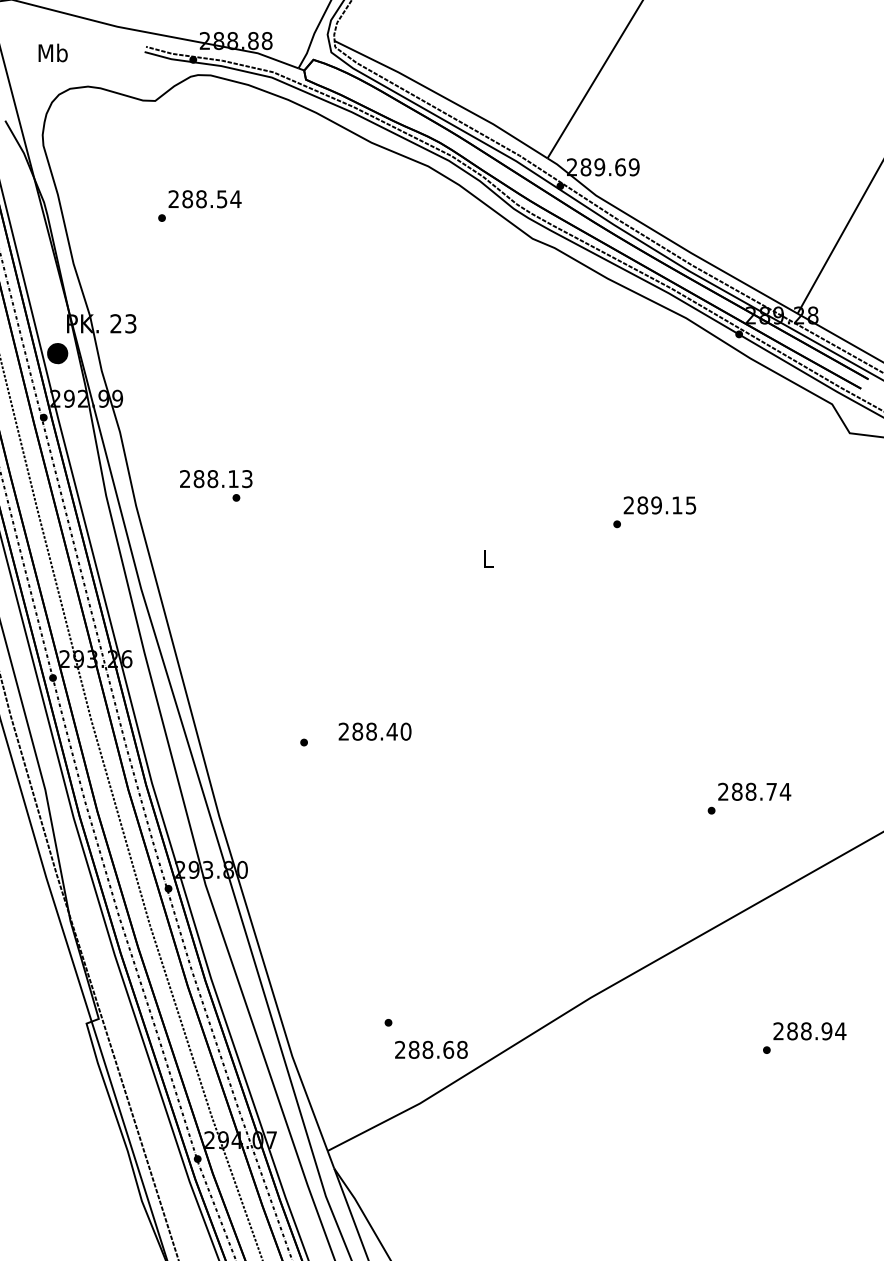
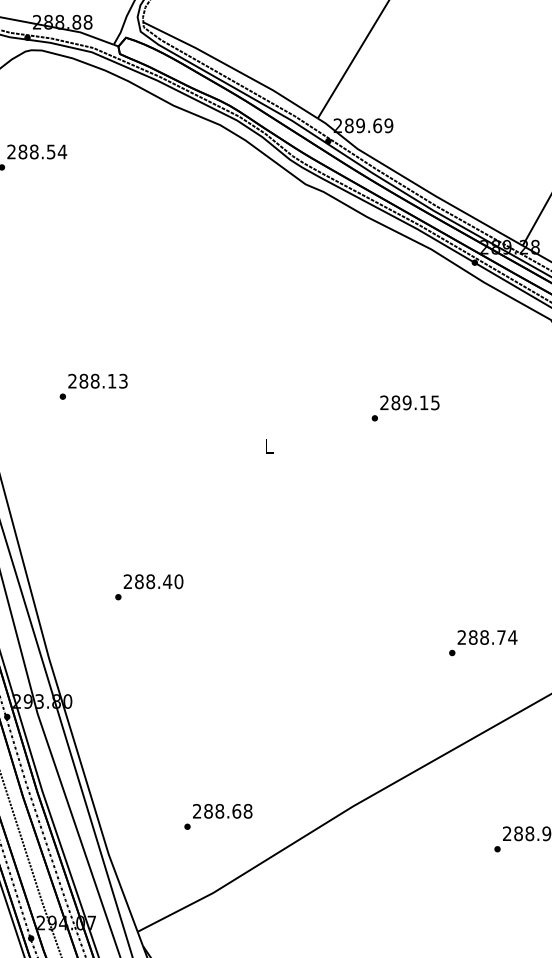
text: (216, 479) -> (98, 381), moved
text: (374, 731) -> (153, 581), moved
text: (431, 1049) -> (222, 810), moved

